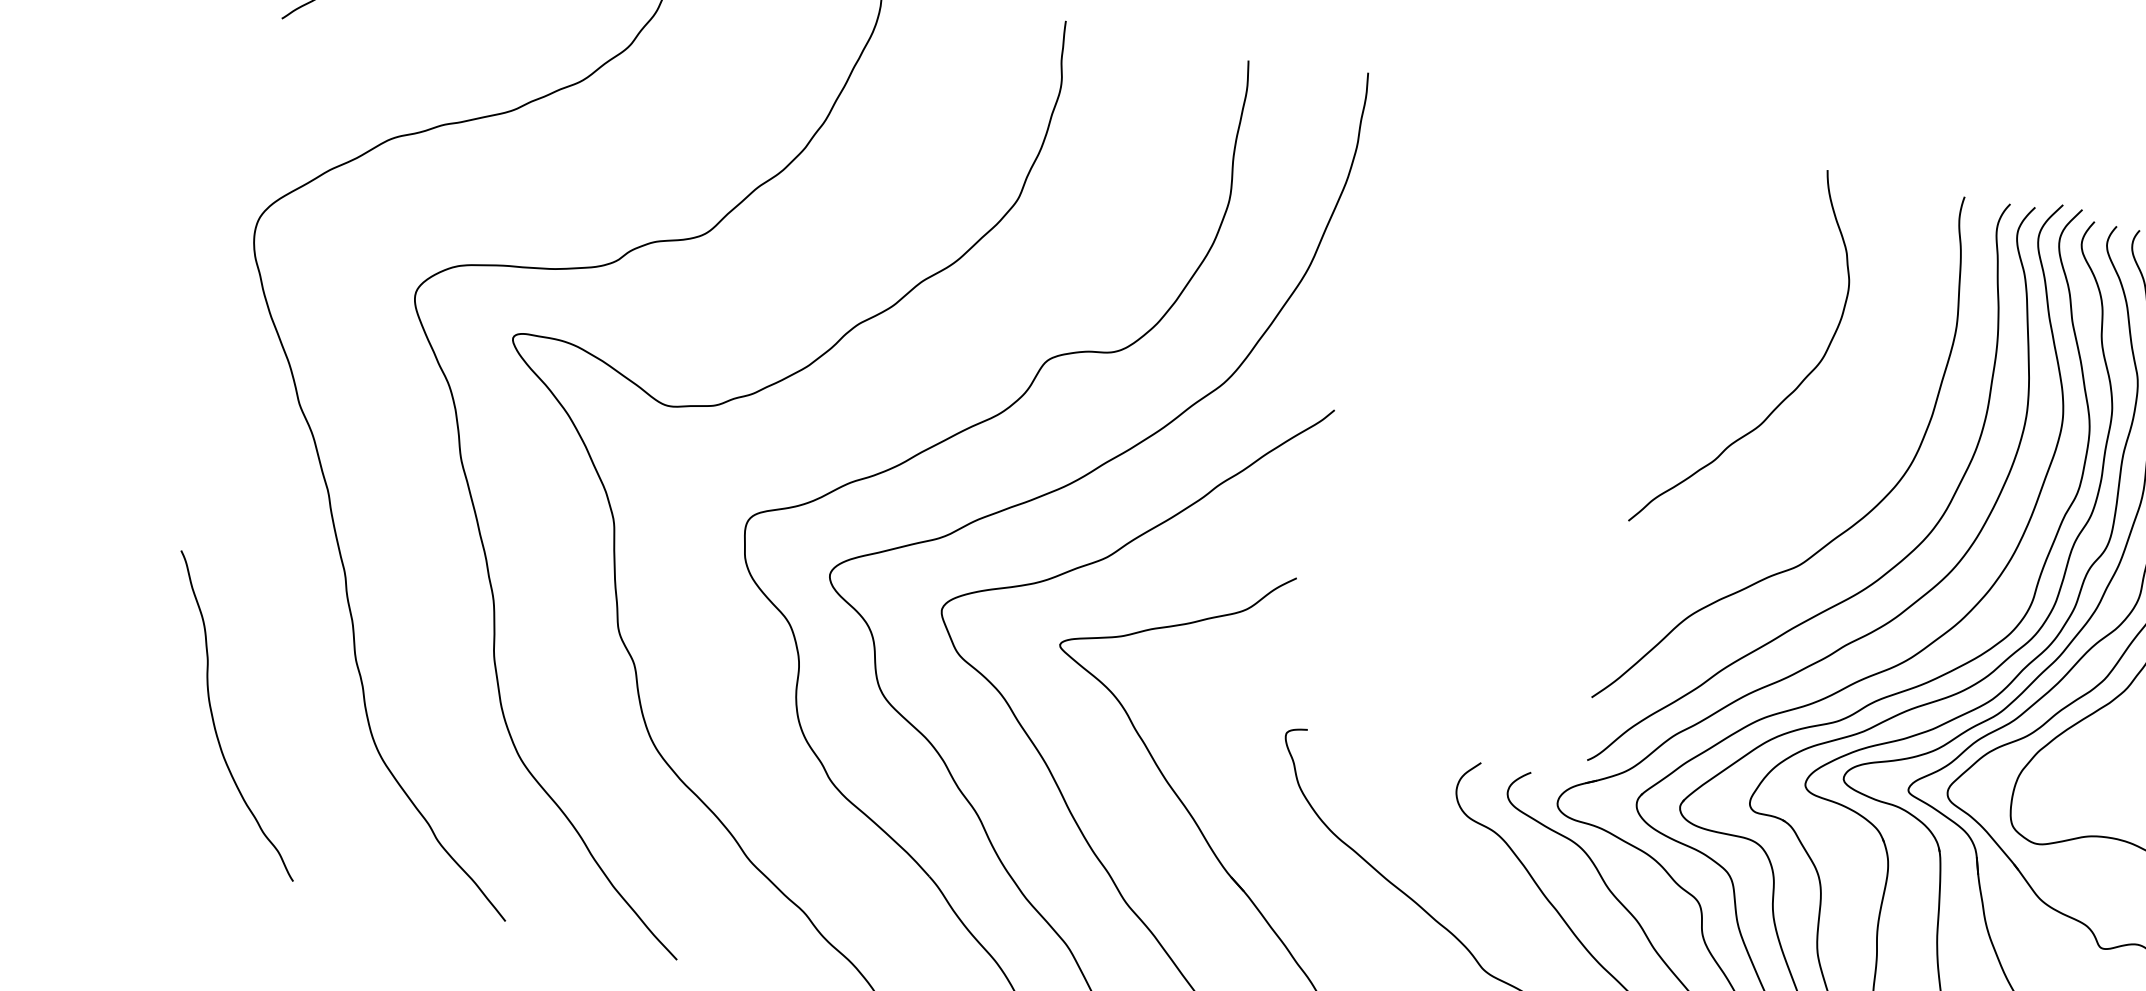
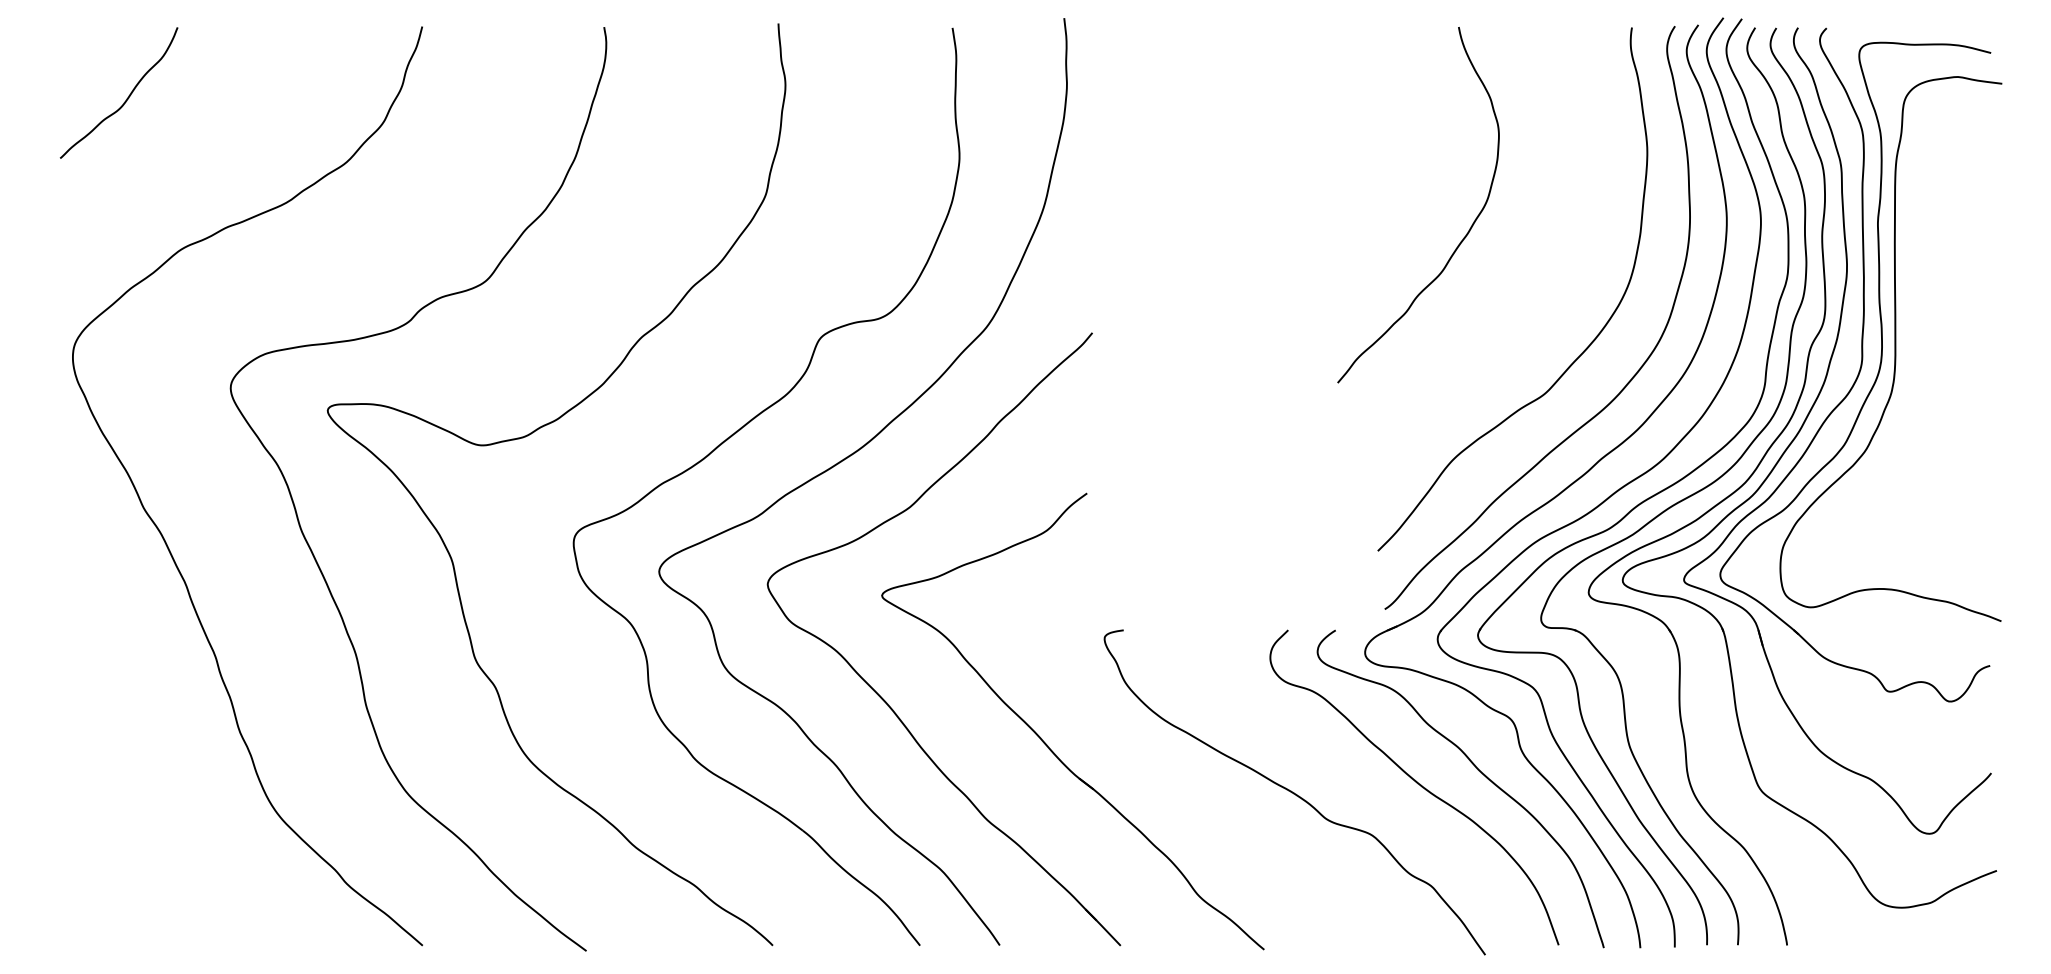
curve: (1790, 392) -> (1463, 237), moved
curve: (214, 721) -> (121, 813), removed

